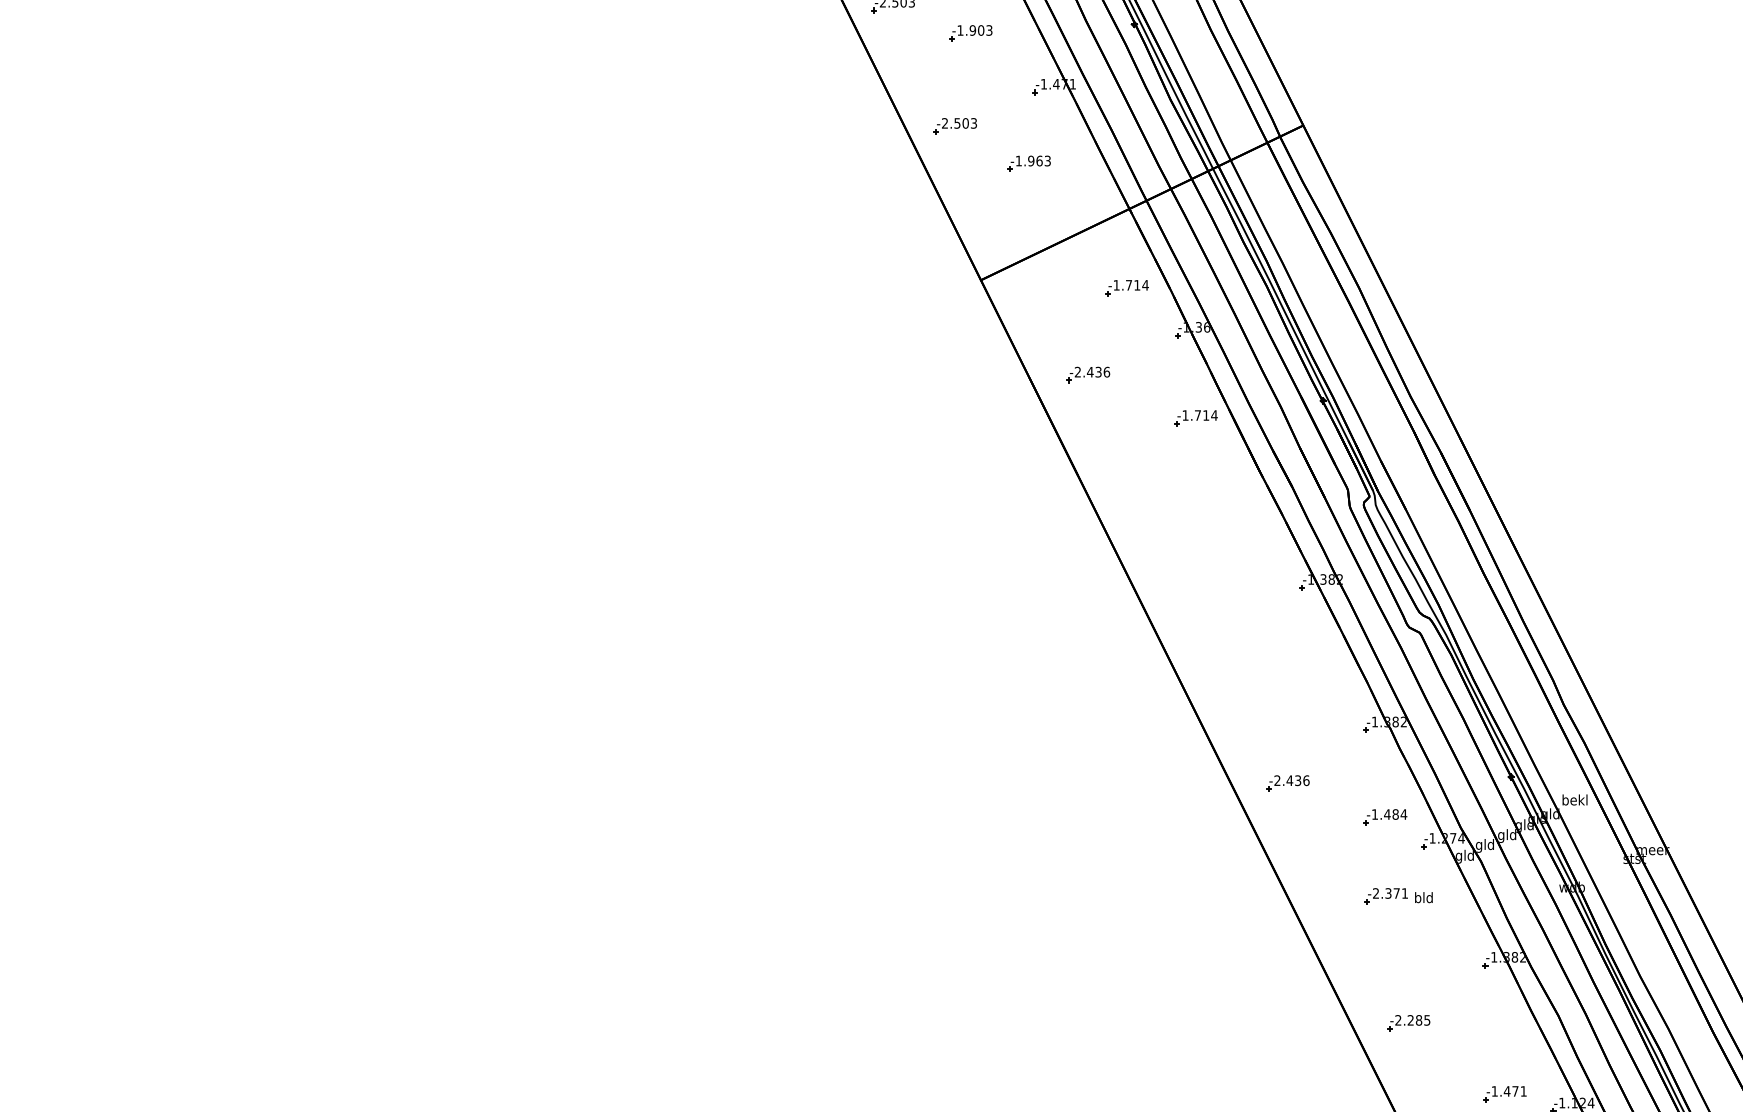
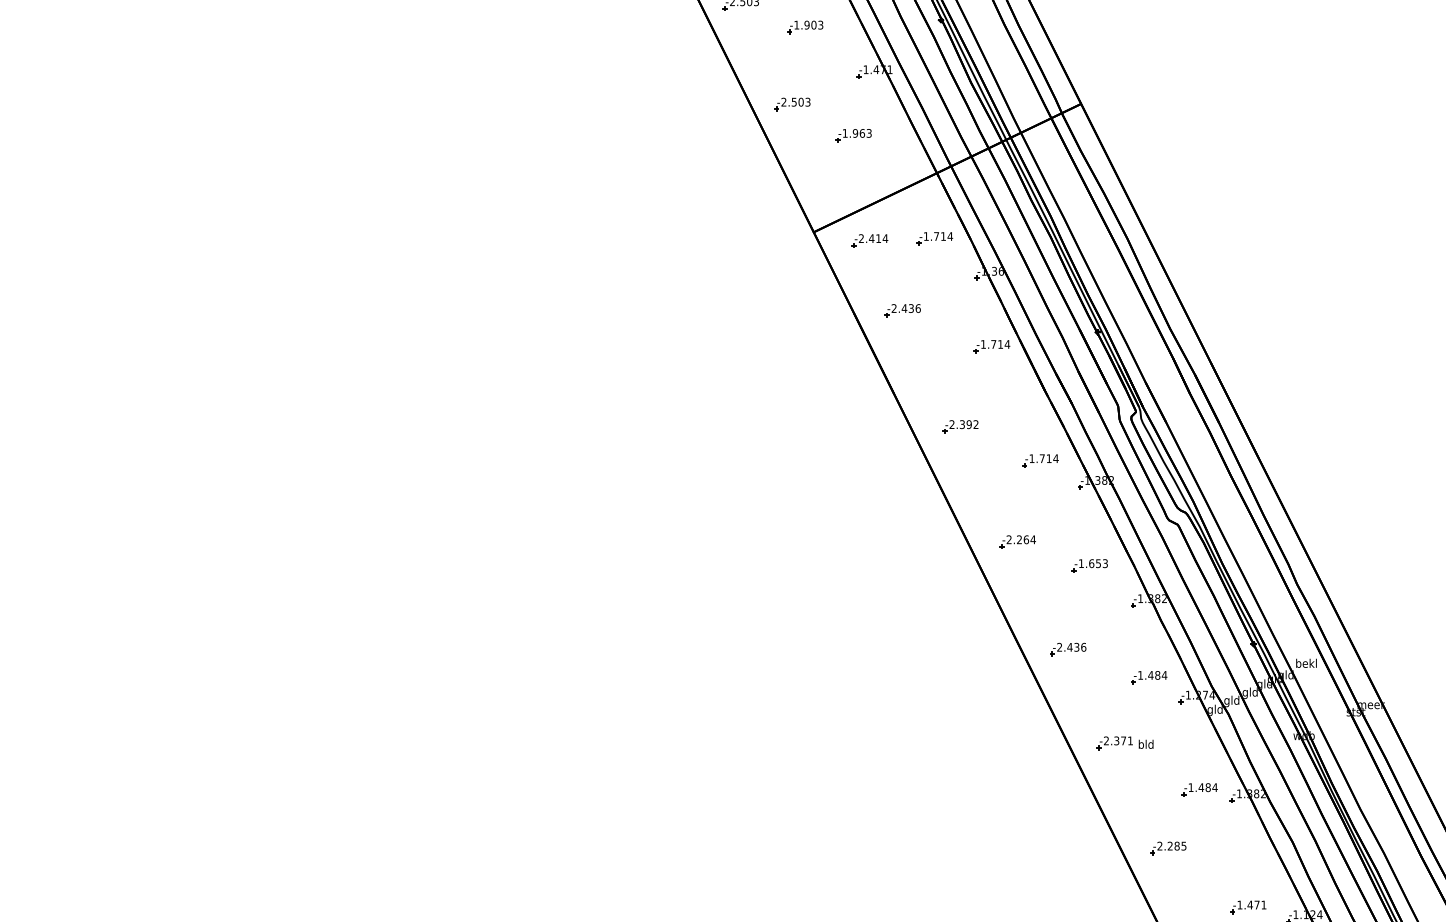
part: (1048, 290) -> (869, 240), added
part: (1157, 514) -> (960, 426), added
part: (1254, 555) -> (1040, 460), added
part: (1226, 653) -> (1017, 541), added
part: (1313, 681) -> (1089, 565), added
part: (1397, 896) -> (1124, 743), moved
part: (1446, 952) -> (1199, 789), added

